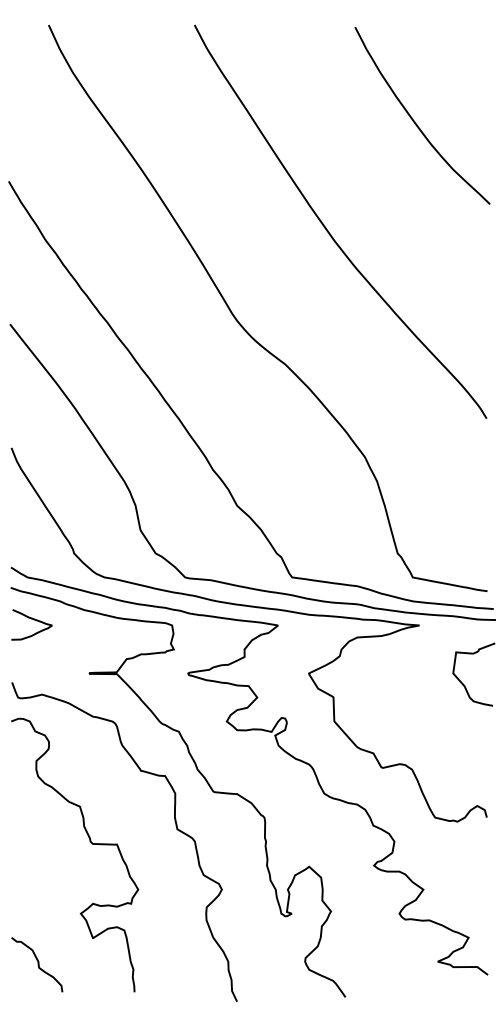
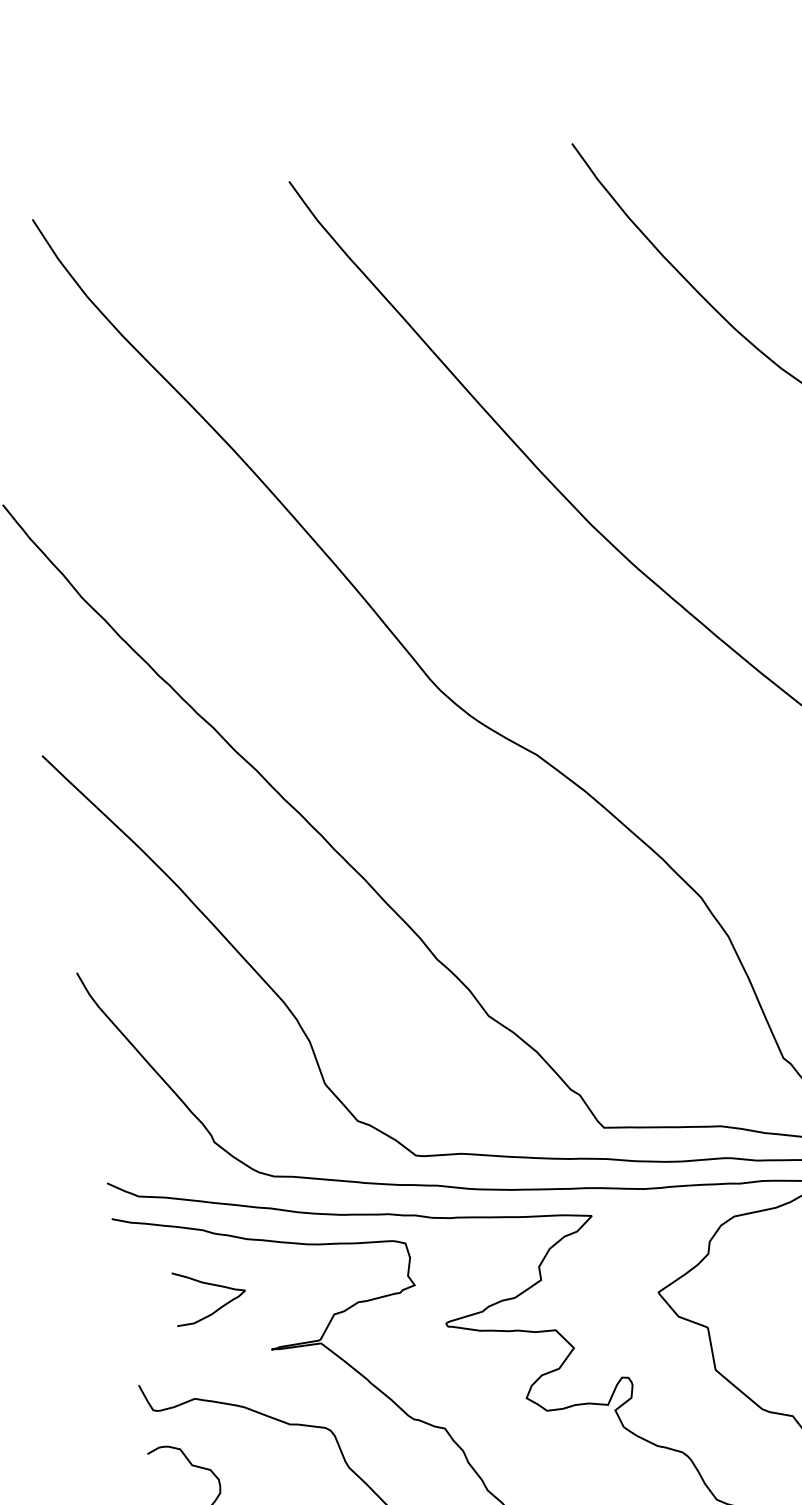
curve: (33, 620) -> (211, 1286), moved

